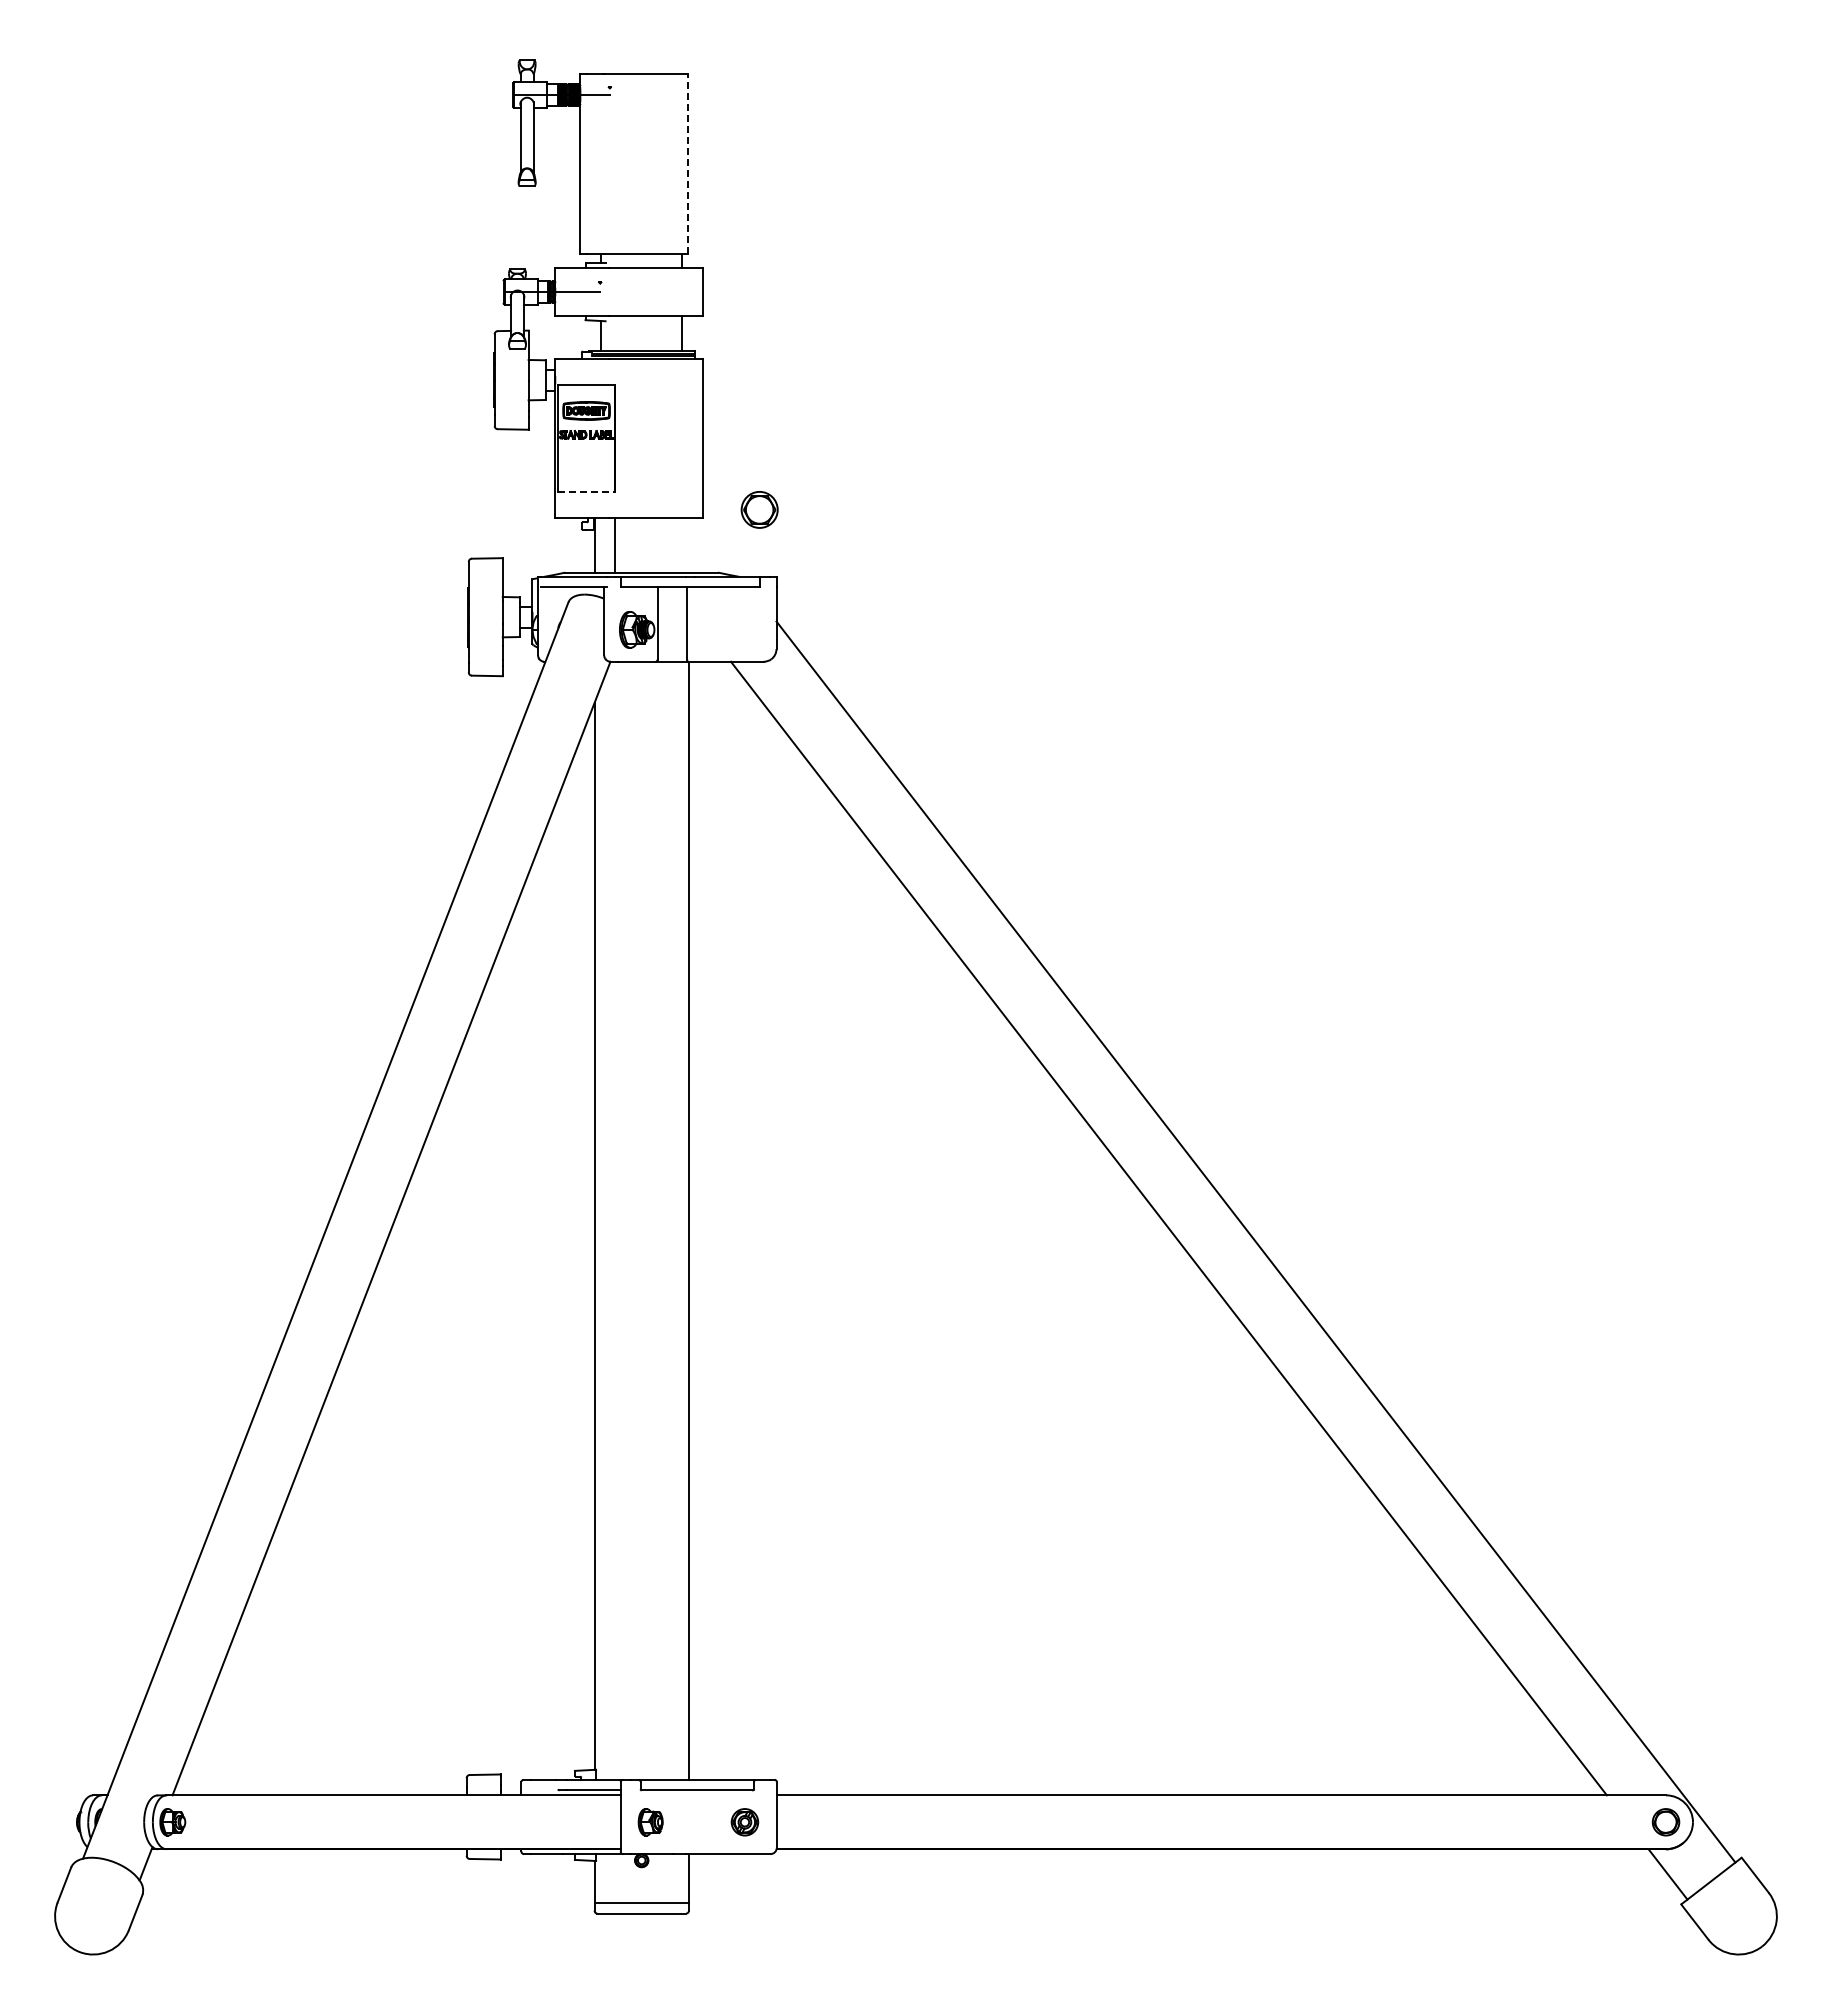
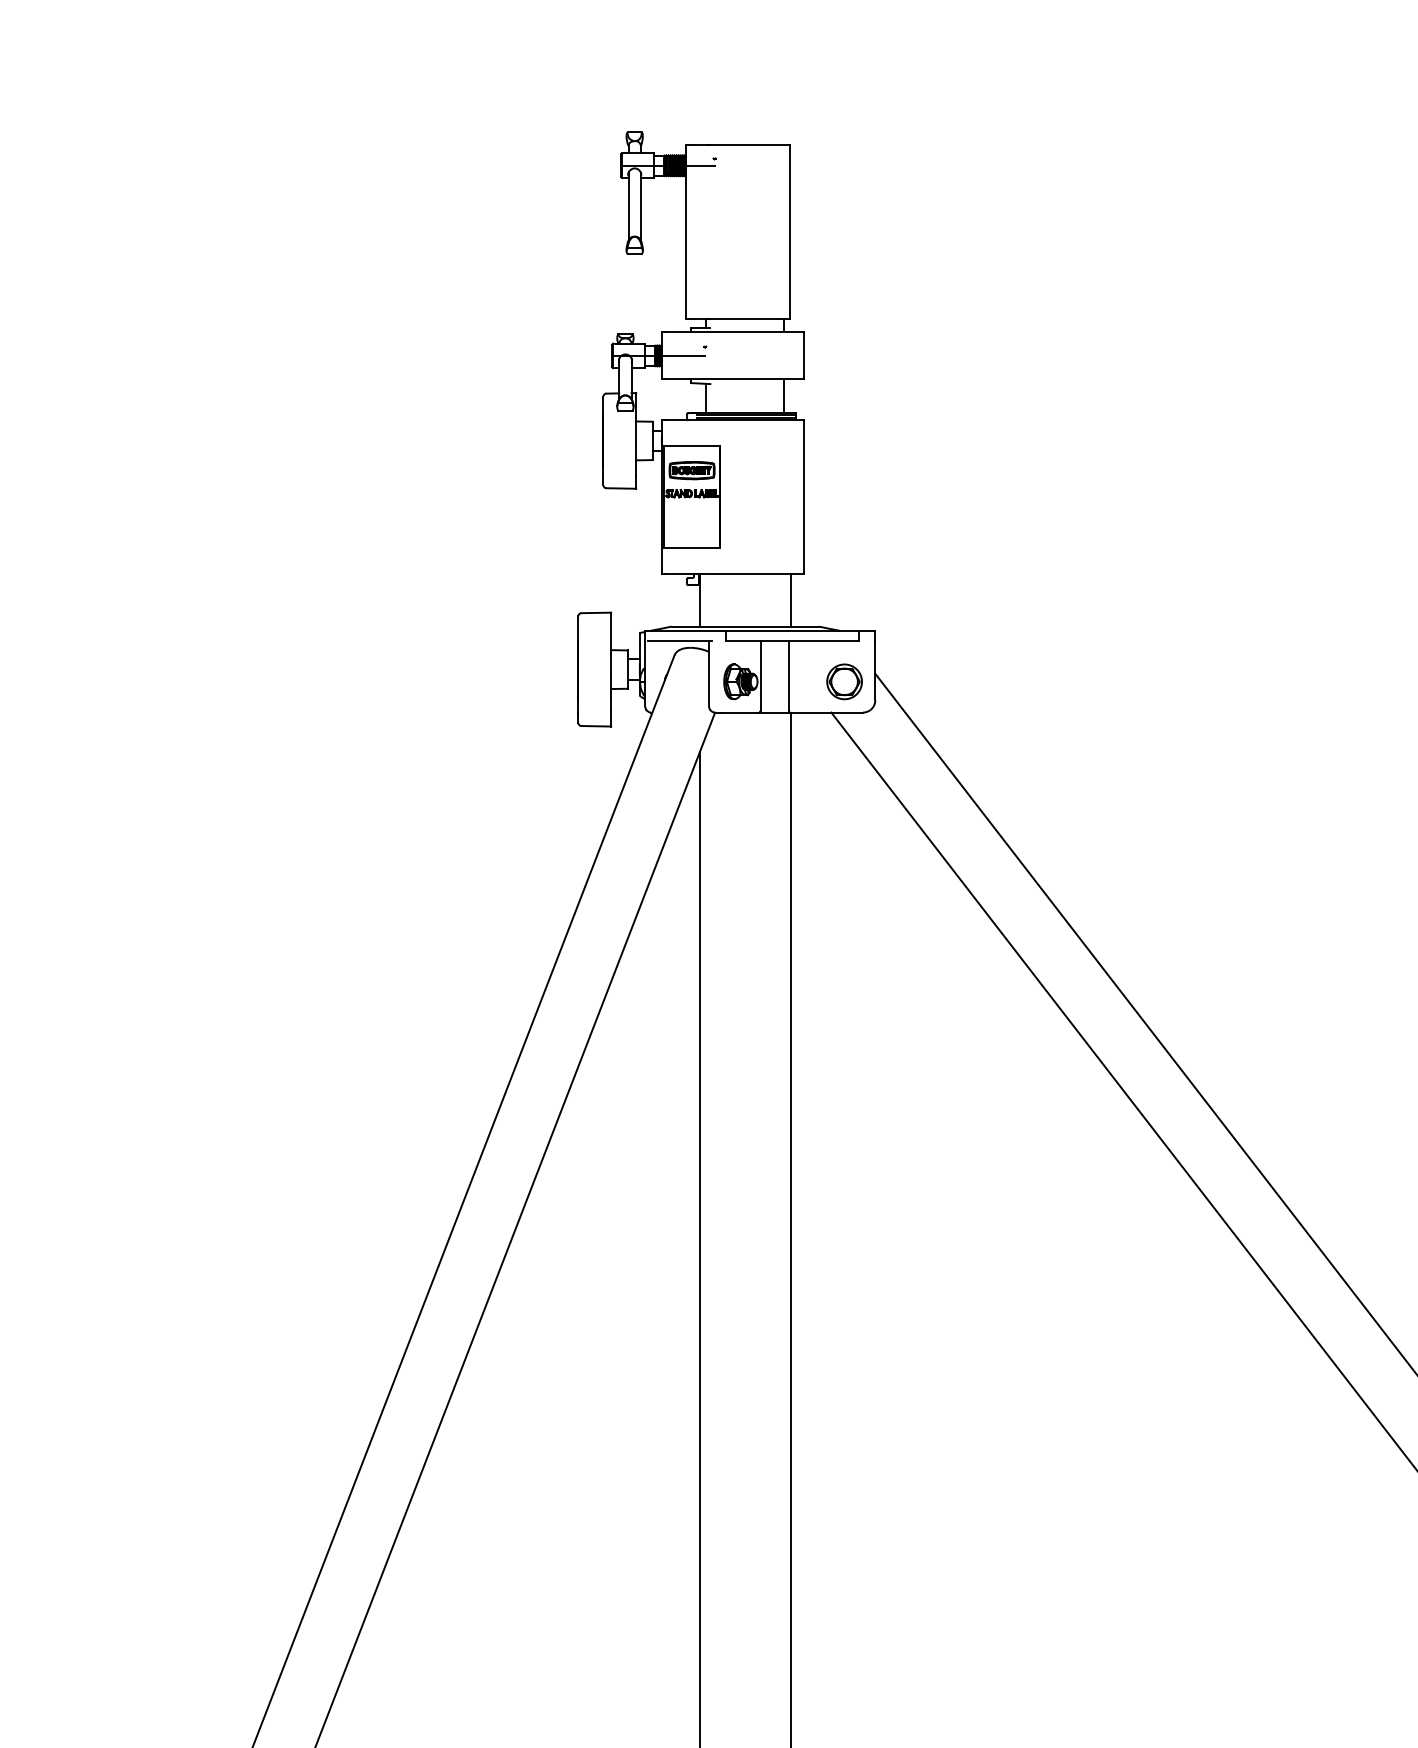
line: (688, 163) -> (790, 231), dashed -> solid
line: (586, 491) -> (691, 548), dashed -> solid
part: (759, 509) -> (844, 681), moved
line: (614, 545) -> (790, 600), moved

